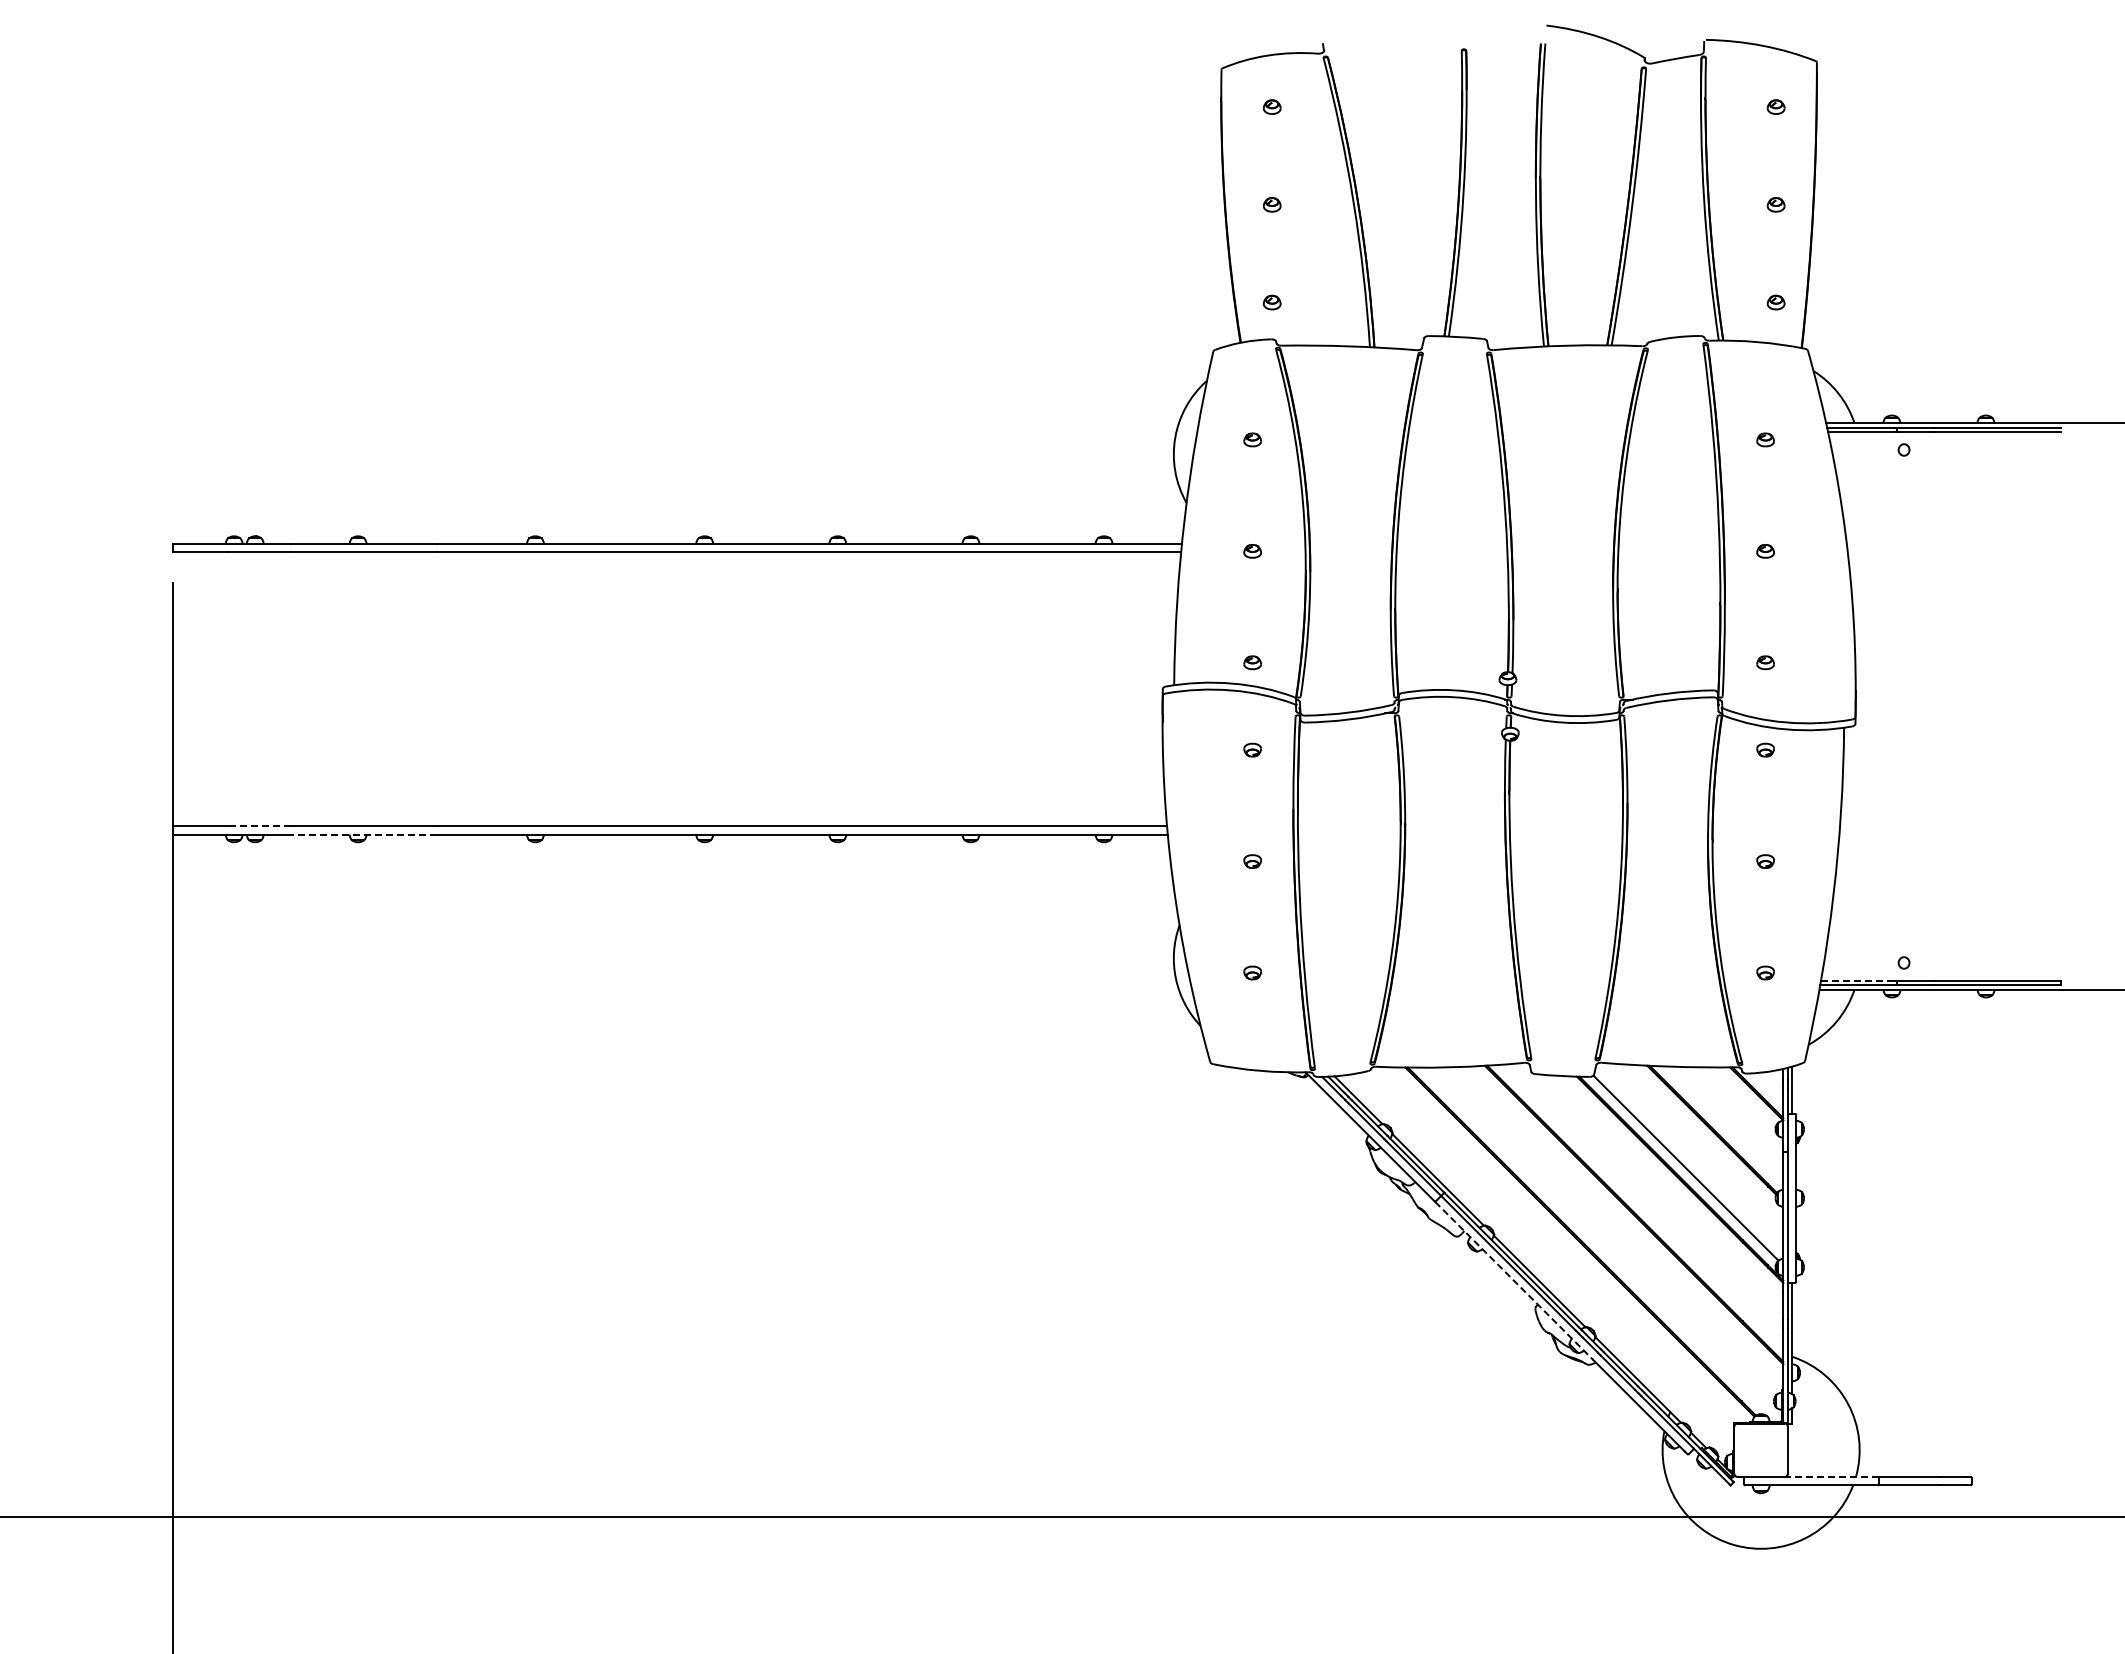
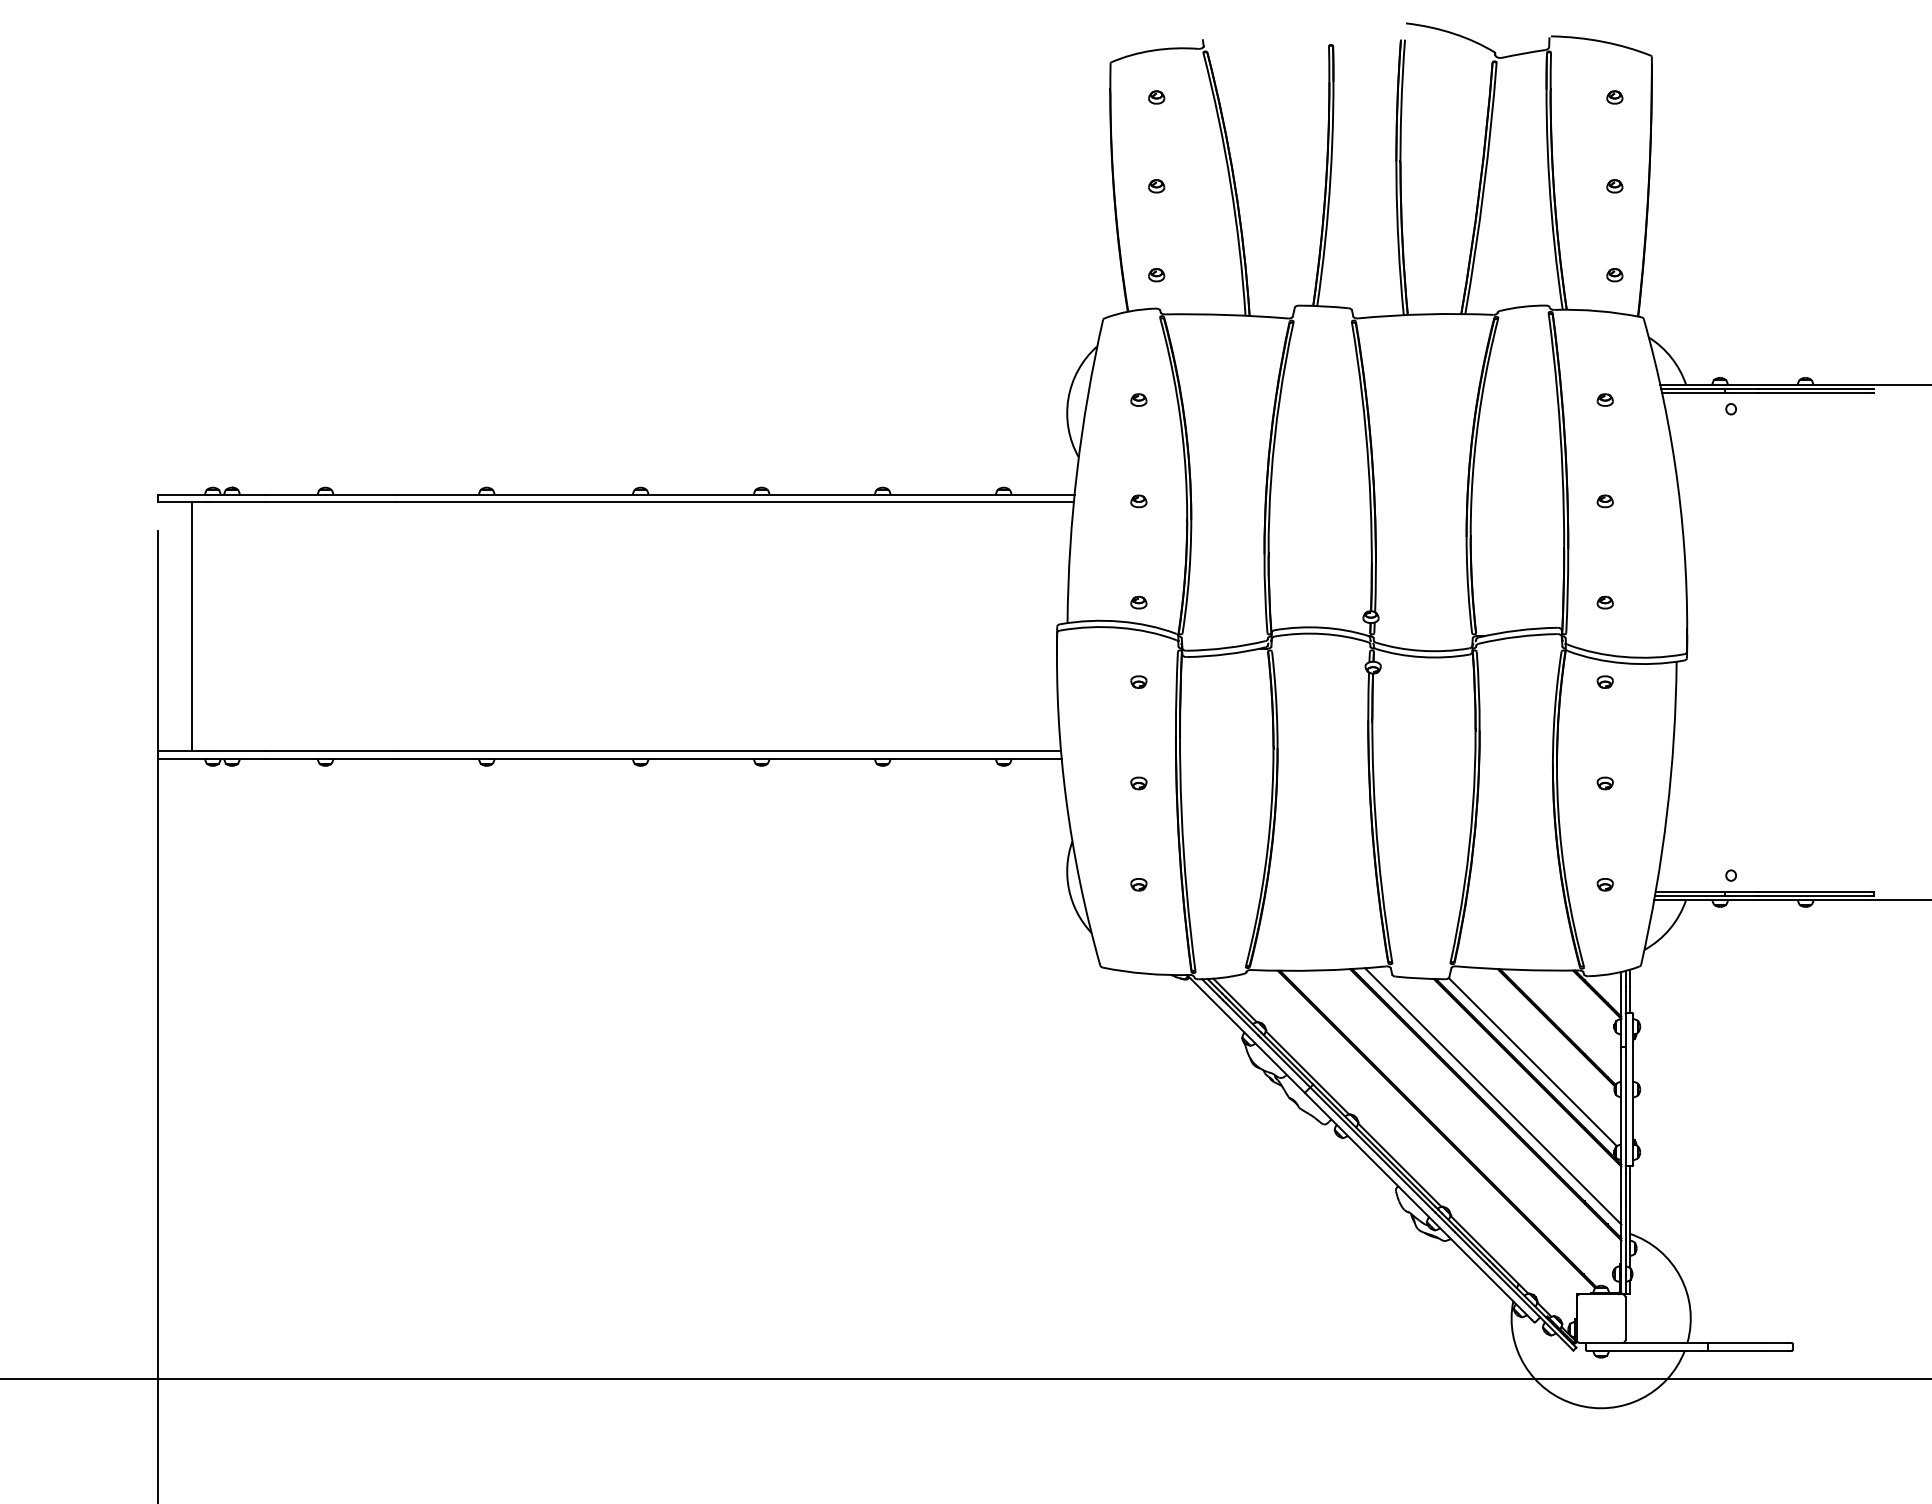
line: (211, 689) -> (192, 626), added
line: (259, 826) -> (235, 751), dashed -> solid
line: (364, 834) -> (331, 758), dashed -> solid
line: (1857, 980) -> (1688, 891), dashed -> solid
line: (1642, 1205) -> (1493, 1096), added
line: (1514, 1280) -> (1376, 1164), dashed -> solid
line: (1829, 1477) -> (1663, 1343), dashed -> solid

